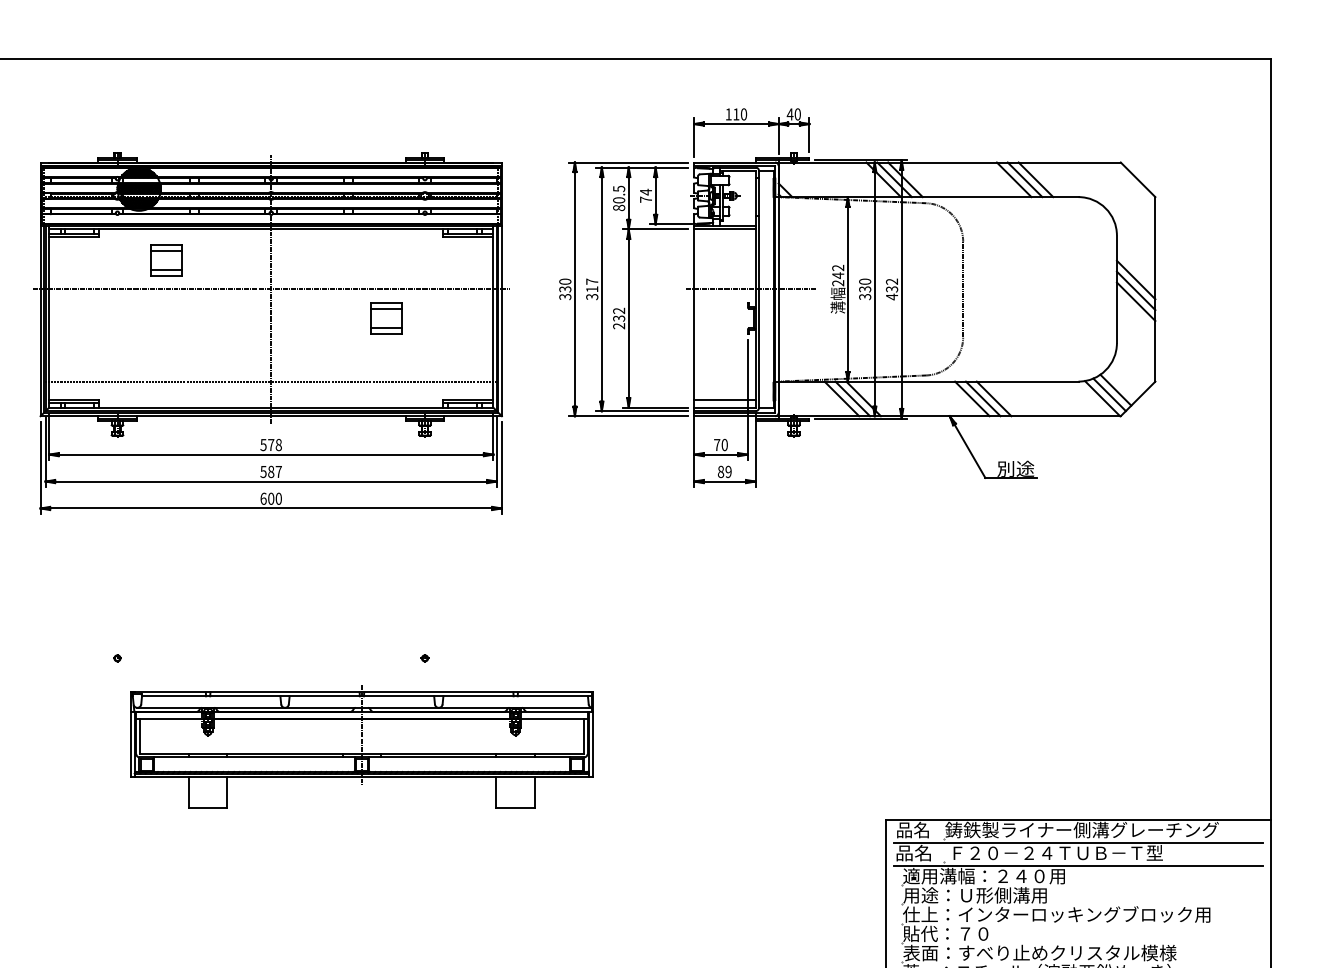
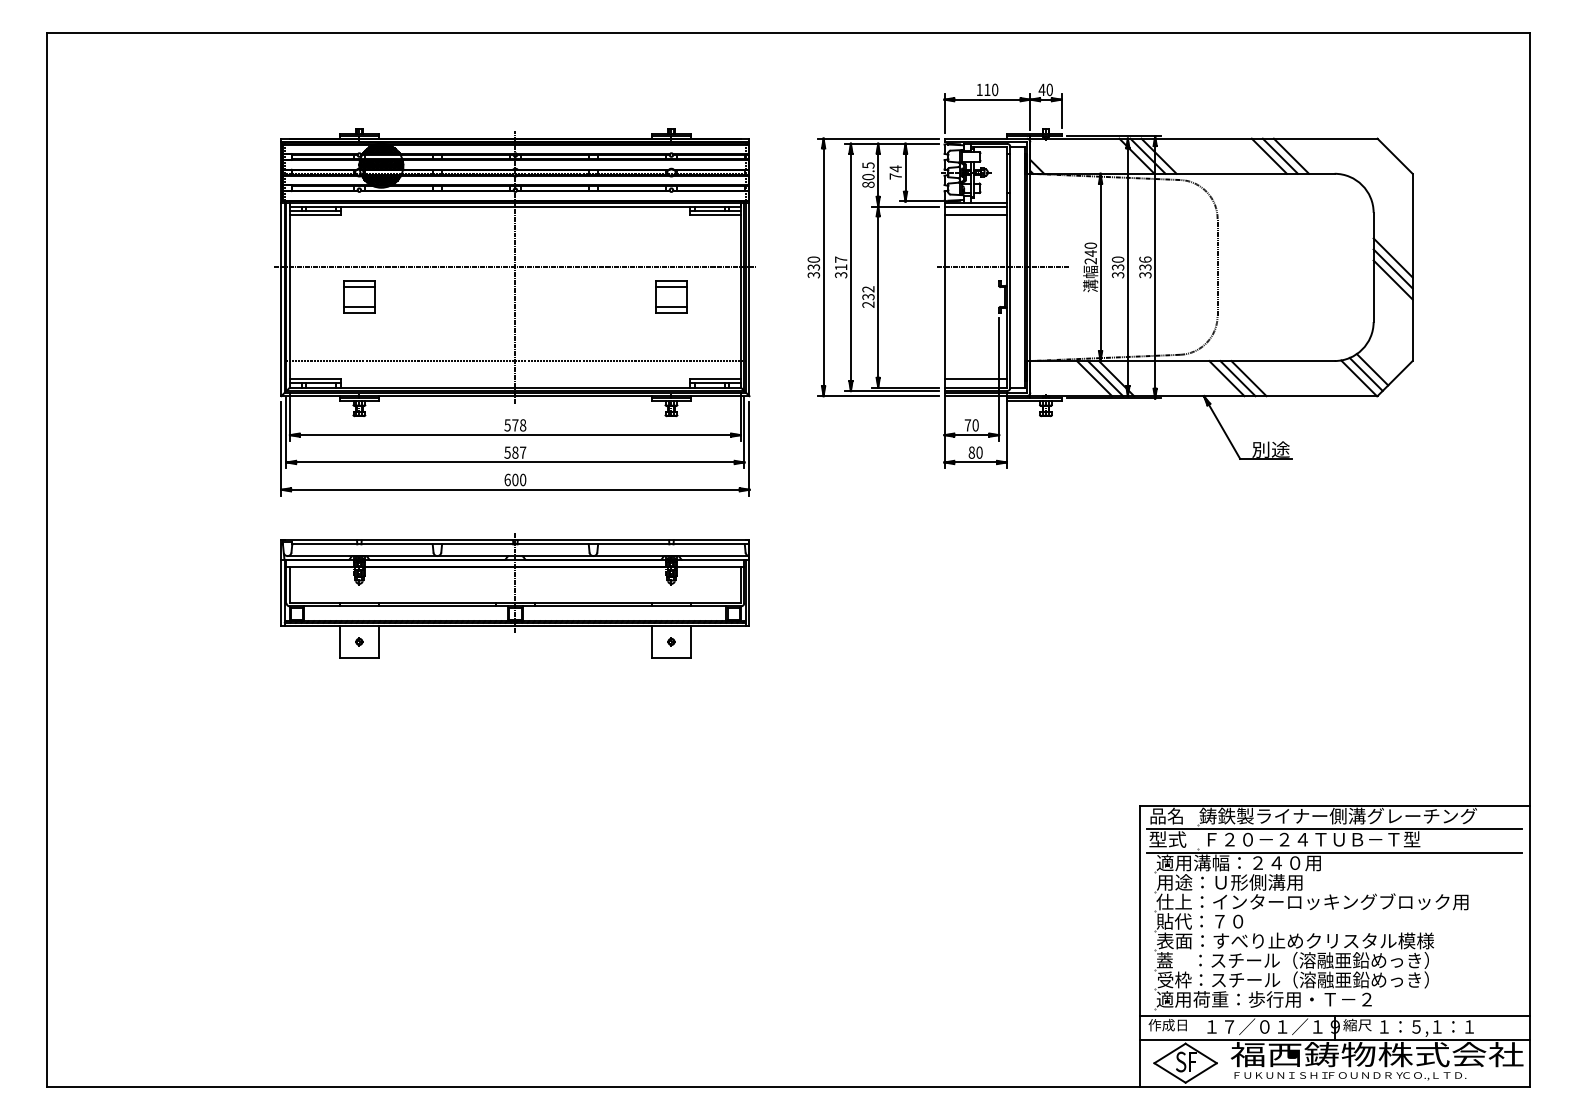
line: (724, 237) -> (975, 214), added
part: (166, 259) -> (359, 296), moved
text: (837, 267) -> (1090, 245), 242 -> 240
text: (892, 289) -> (1145, 267), 432 -> 336
part: (386, 318) -> (671, 296), moved
text: (728, 471) -> (979, 452), 89 -> 80
part: (361, 746) -> (514, 595), moved
text: (913, 853) -> (1167, 839), 品名 -> 型式

